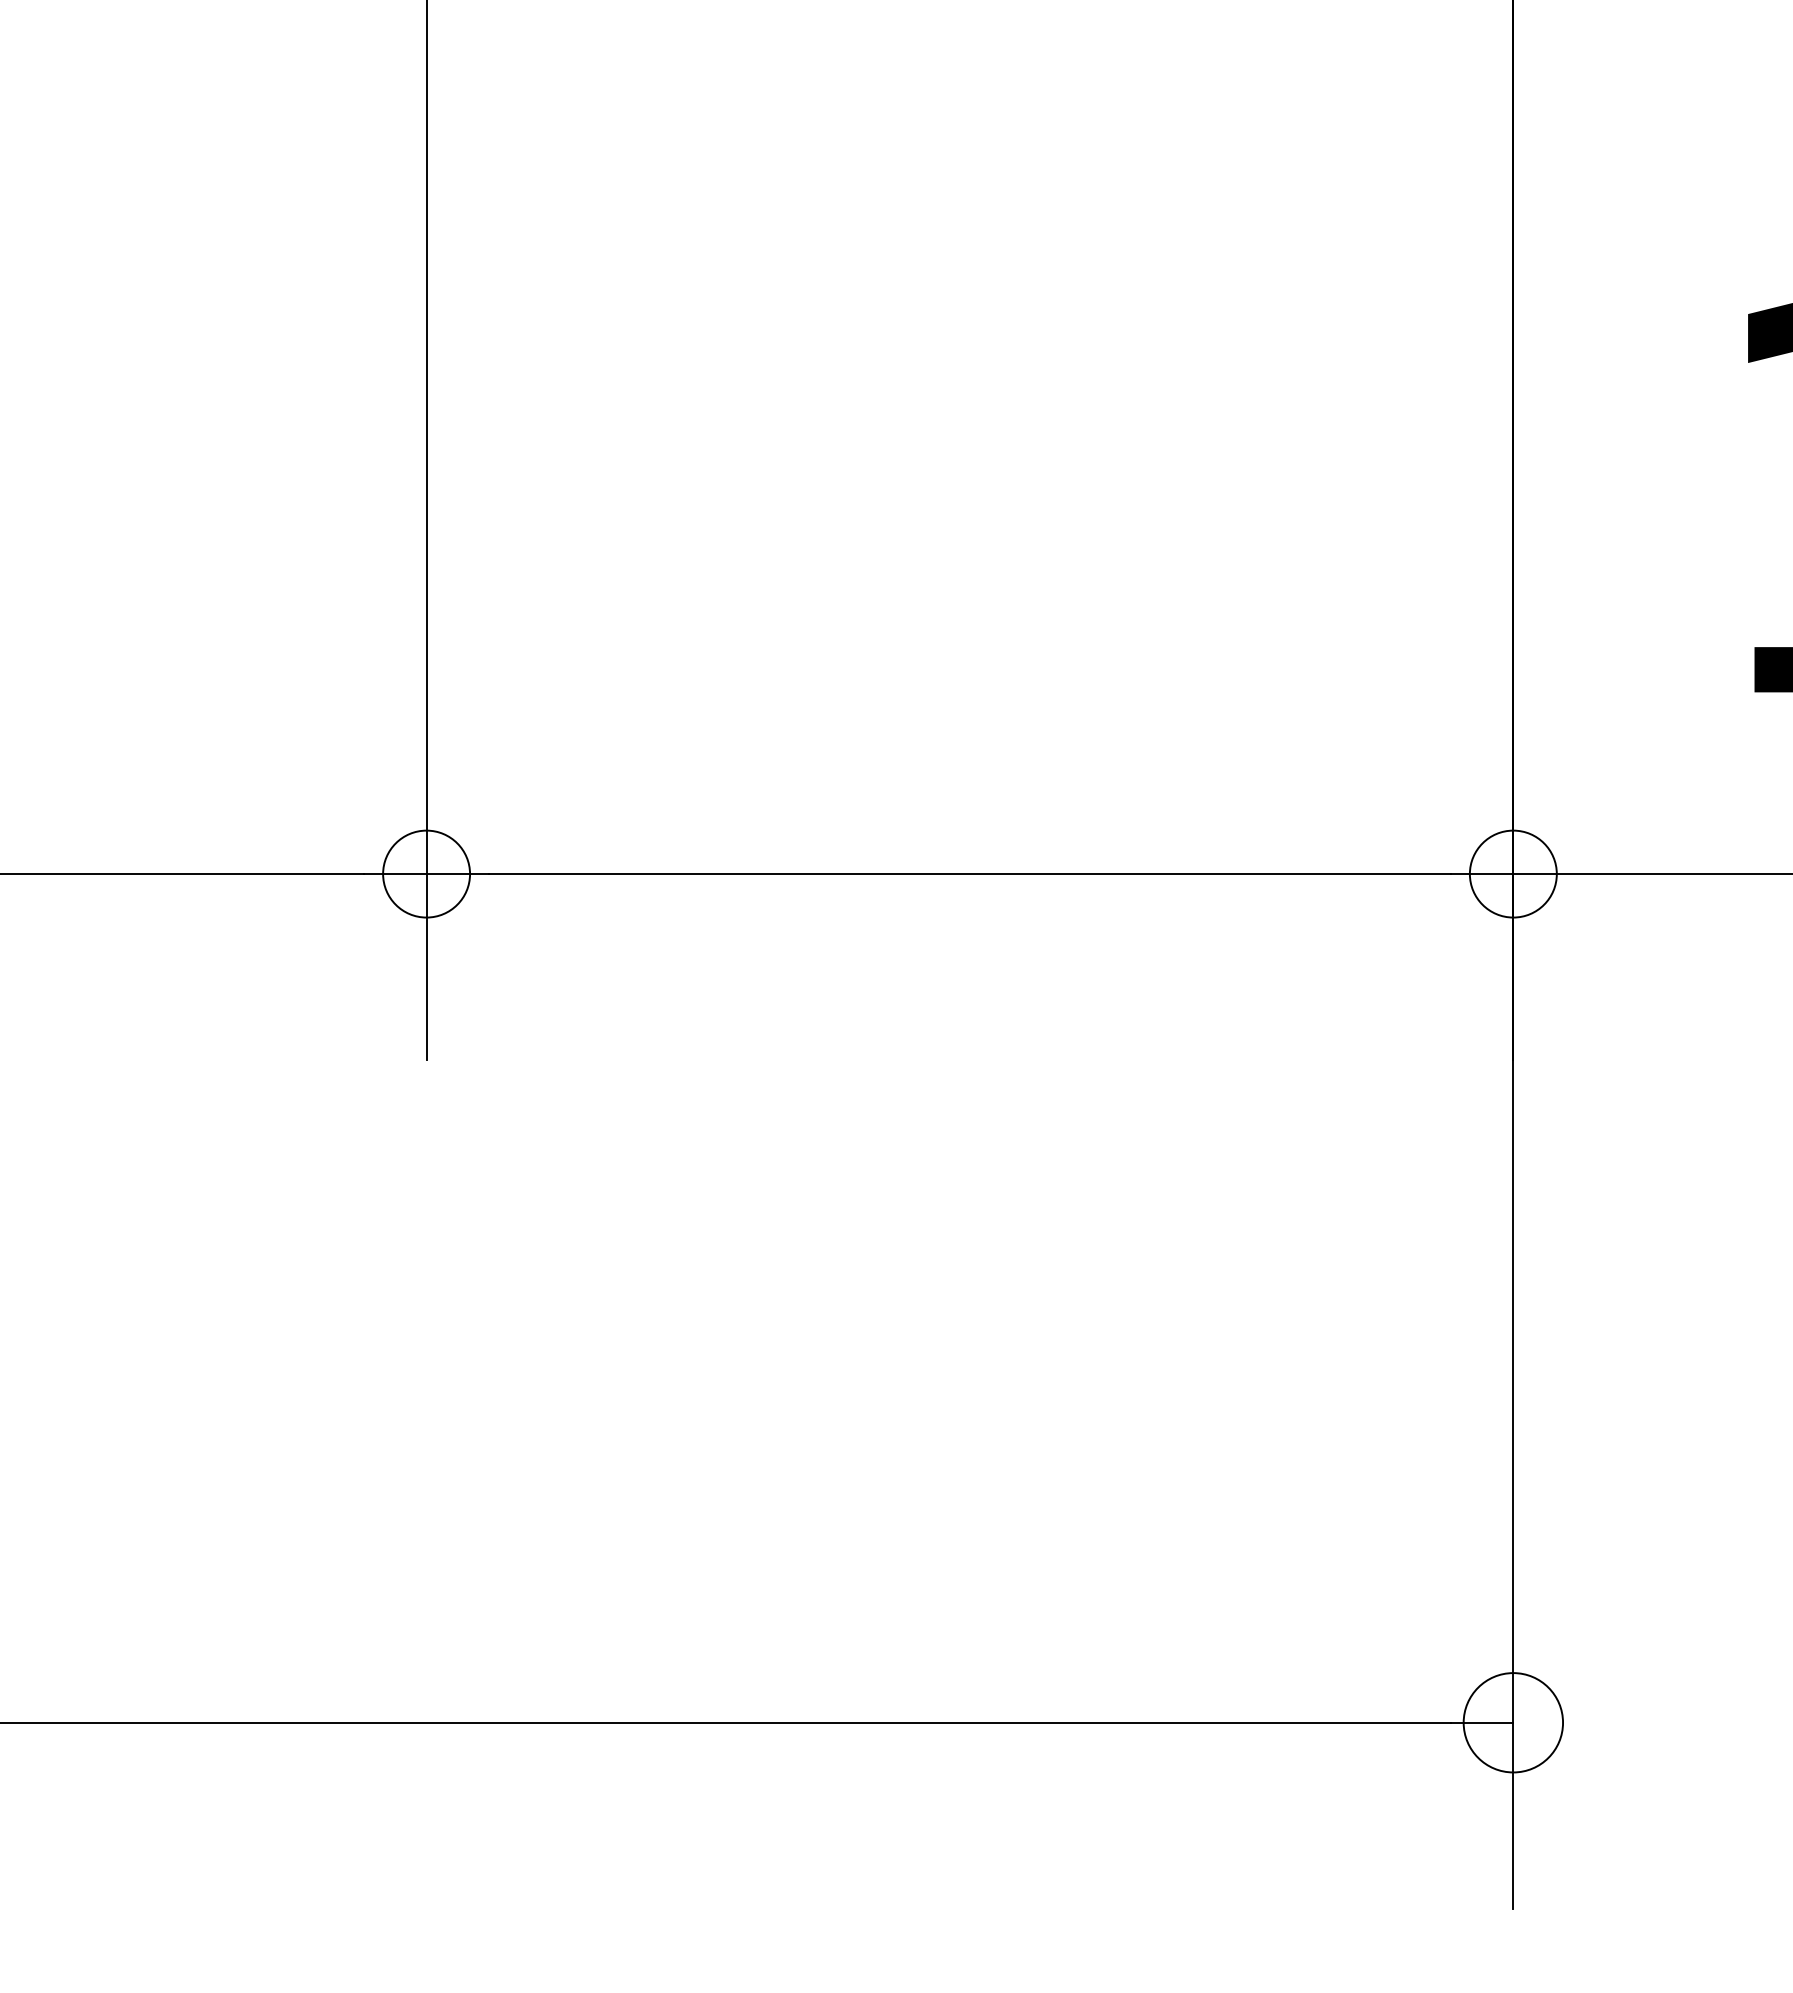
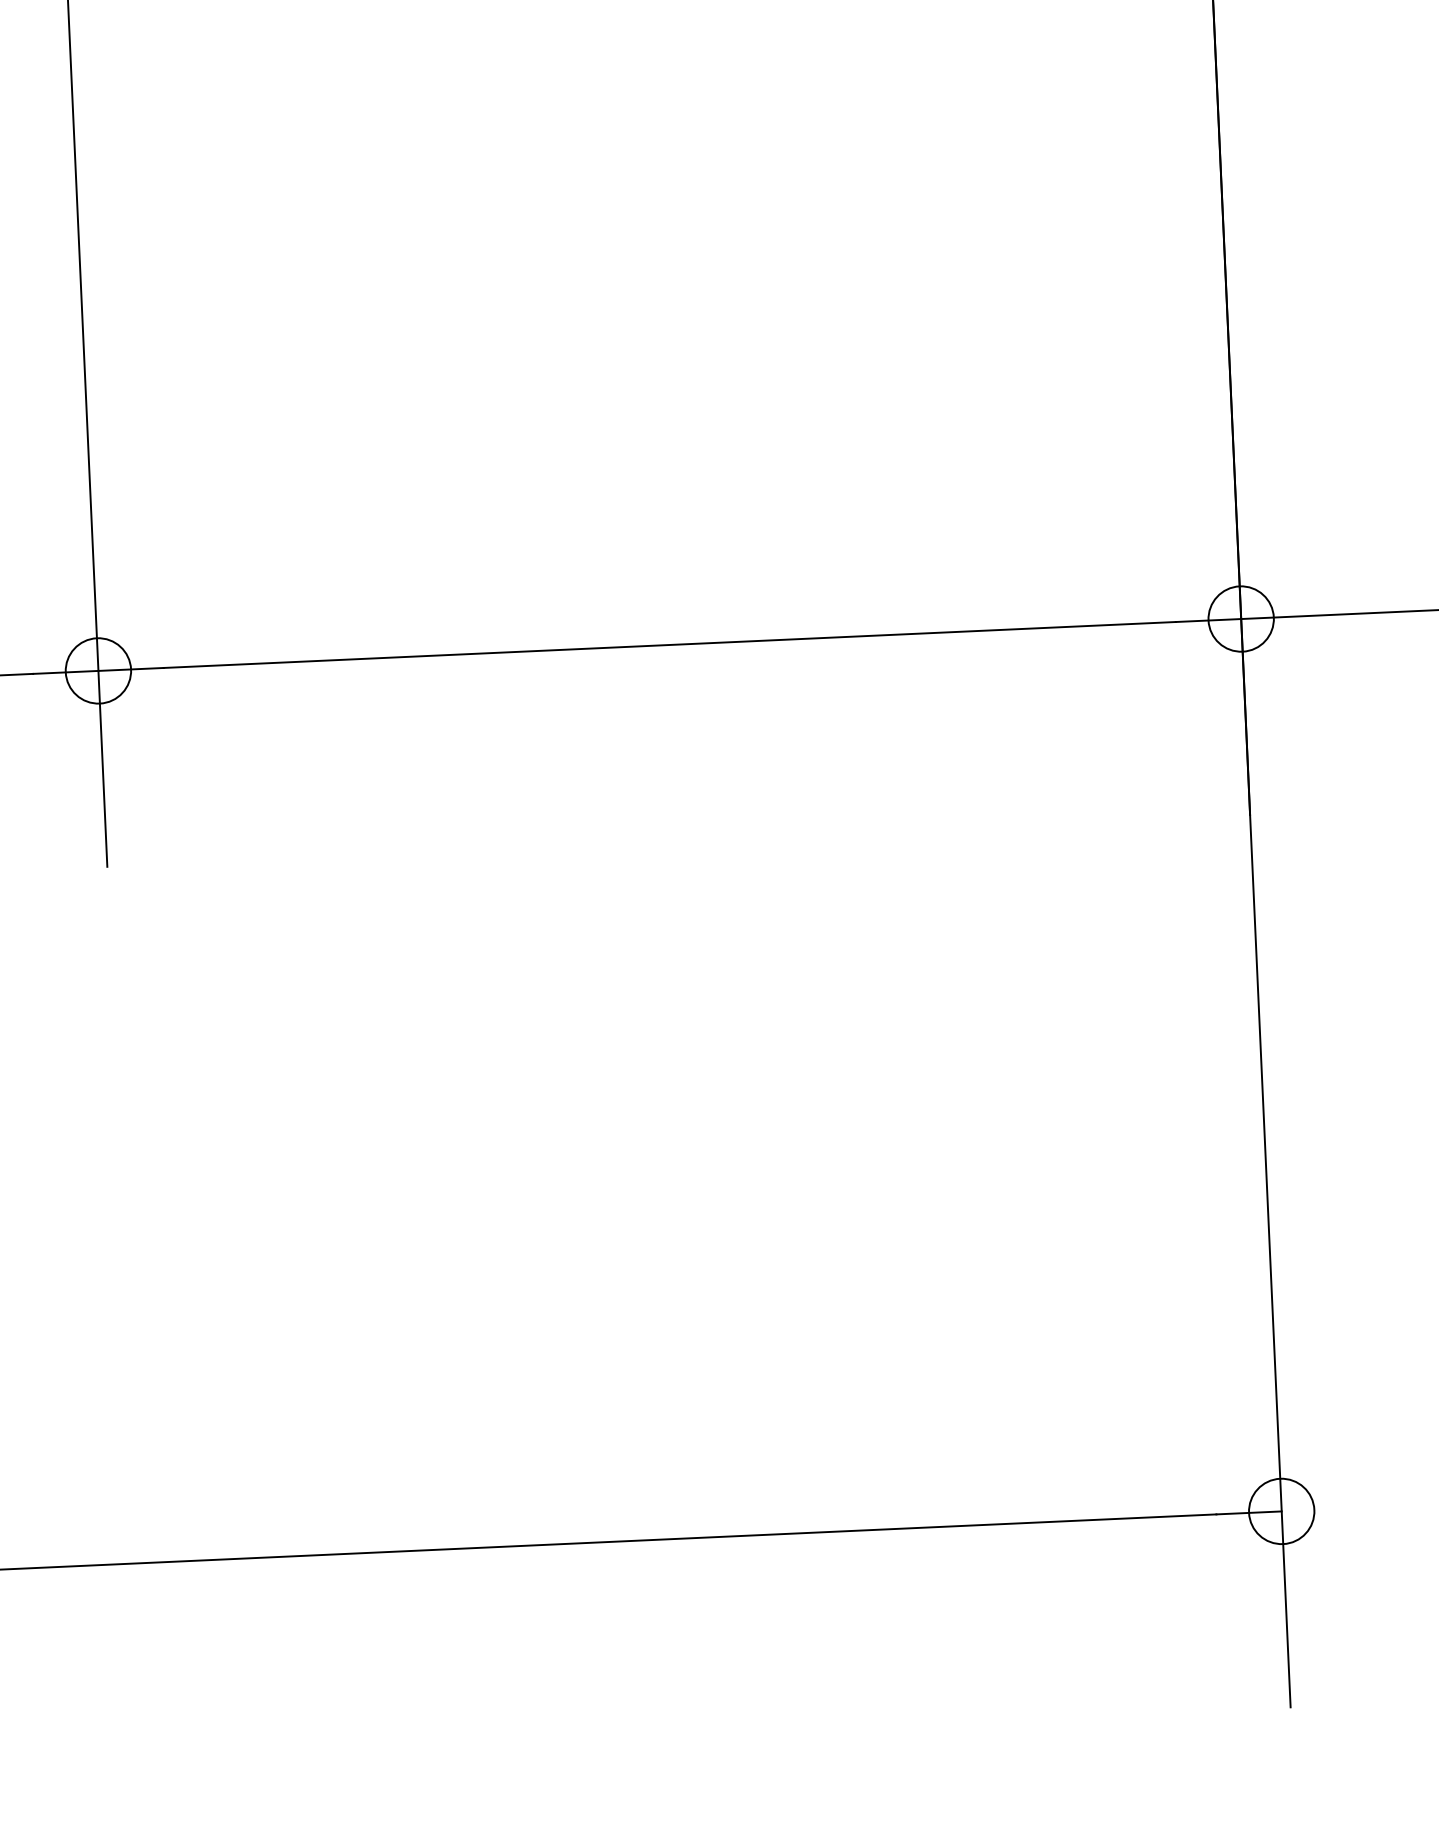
circle: (426, 874) -> (98, 671), size x0.71
circle: (1513, 874) -> (1241, 619), size x0.71
circle: (1513, 1722) -> (1281, 1511), size x0.62

